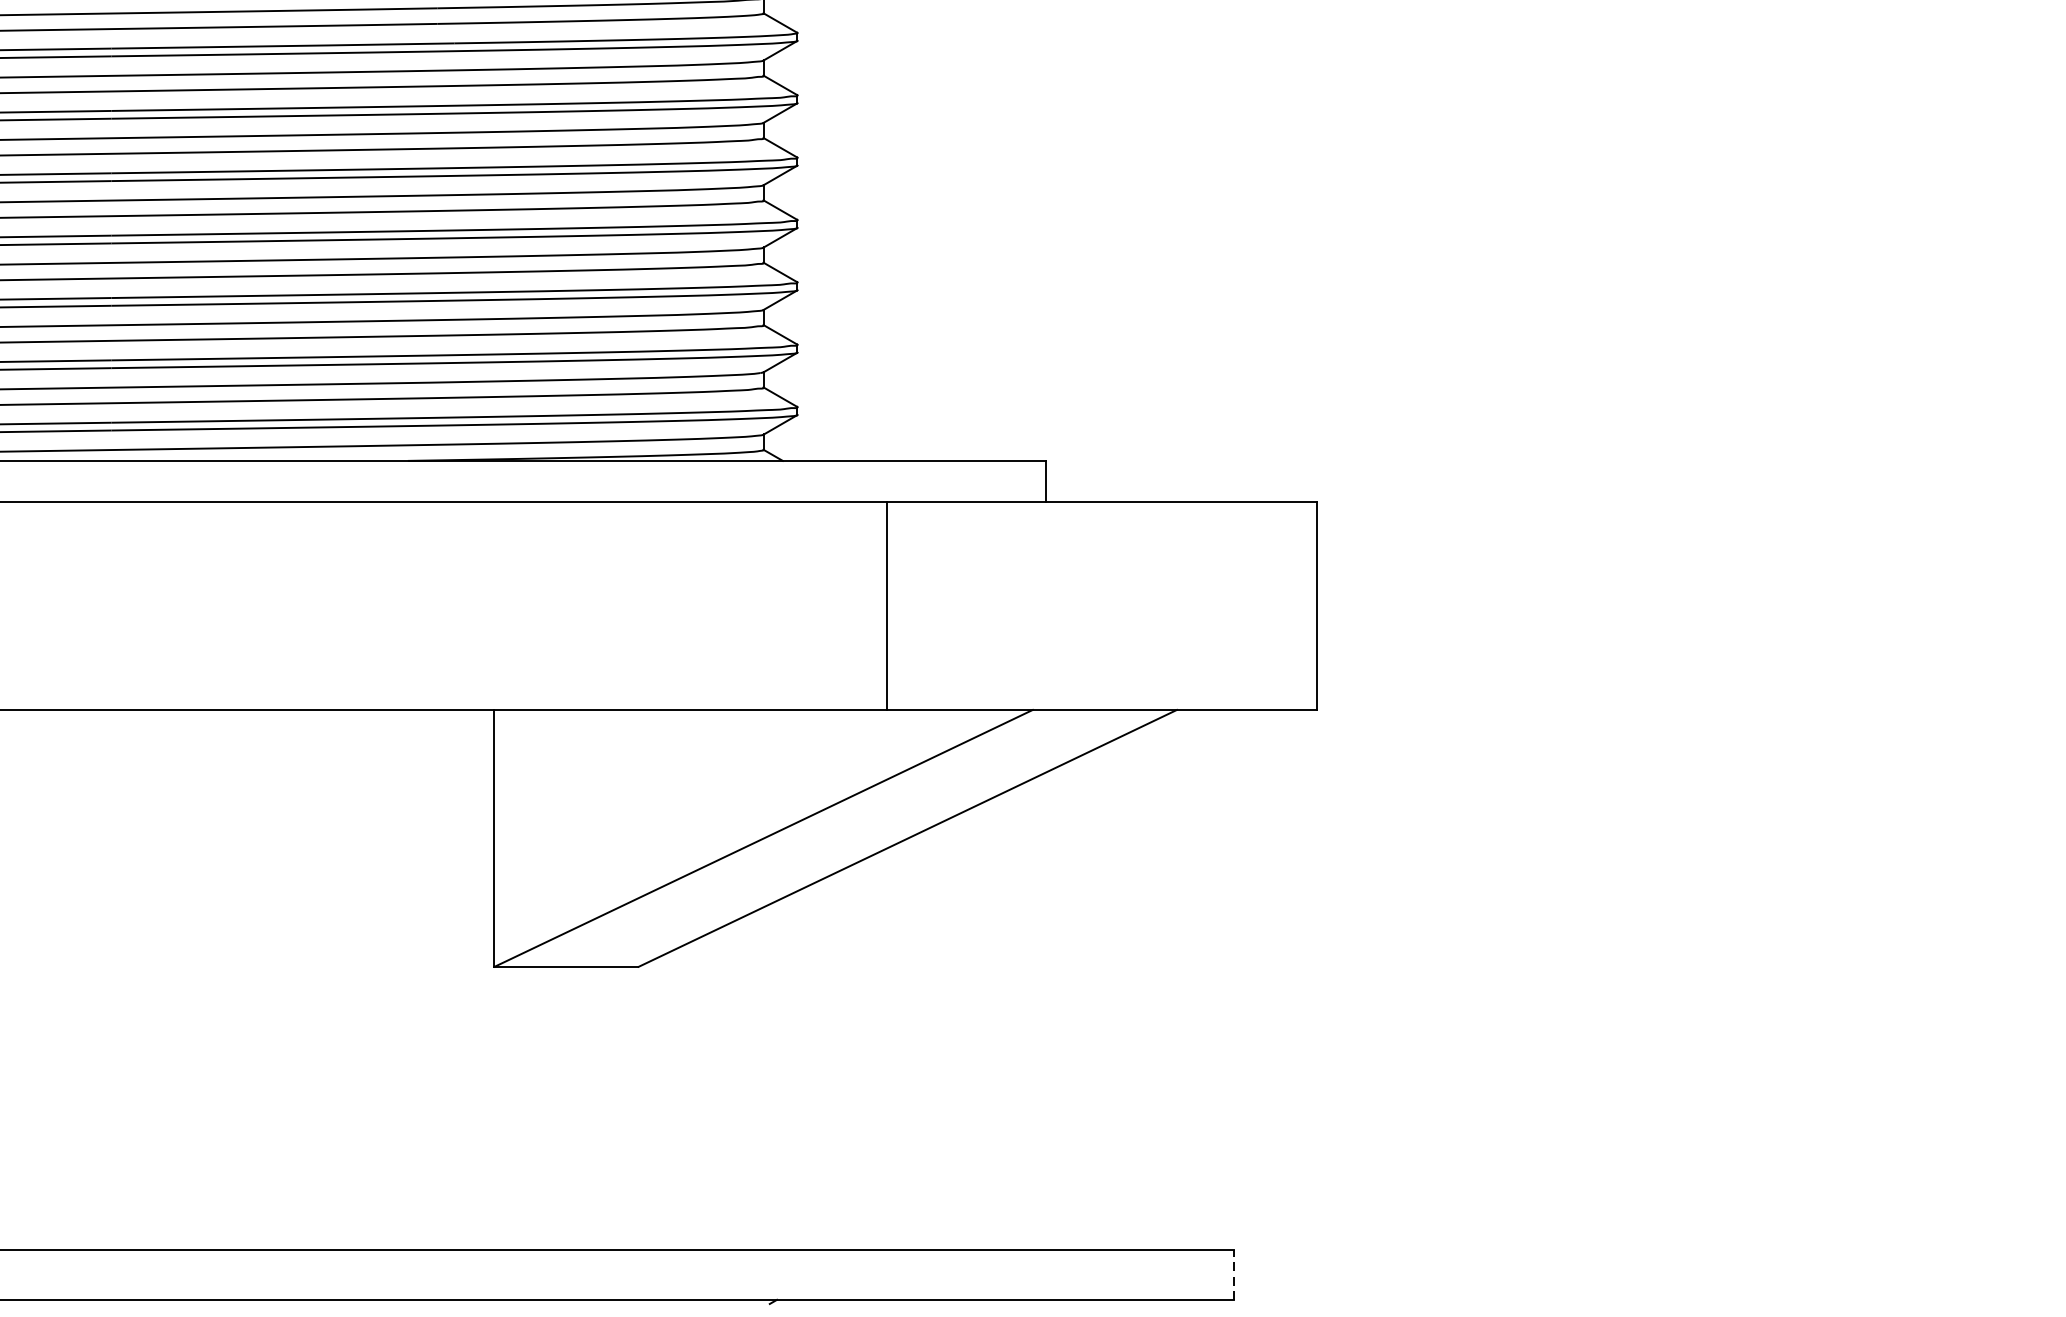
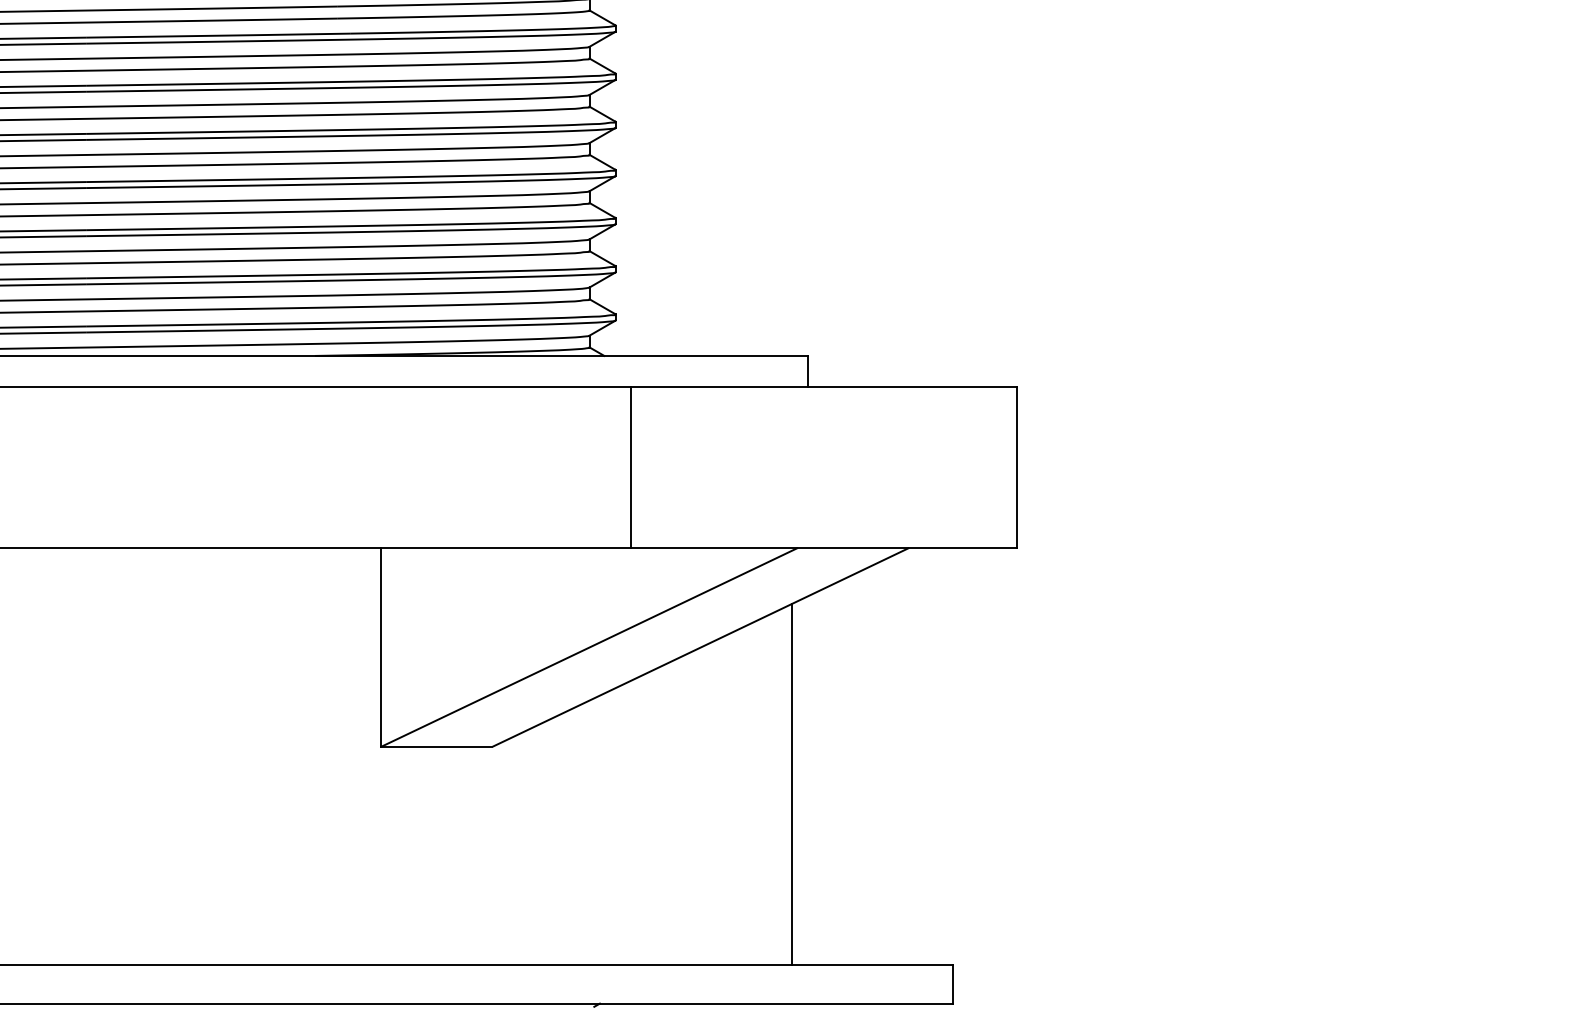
line: (887, 605) -> (631, 467), moved
line: (1026, 1016) -> (792, 784), added
line: (1233, 1273) -> (952, 983), dashed -> solid

